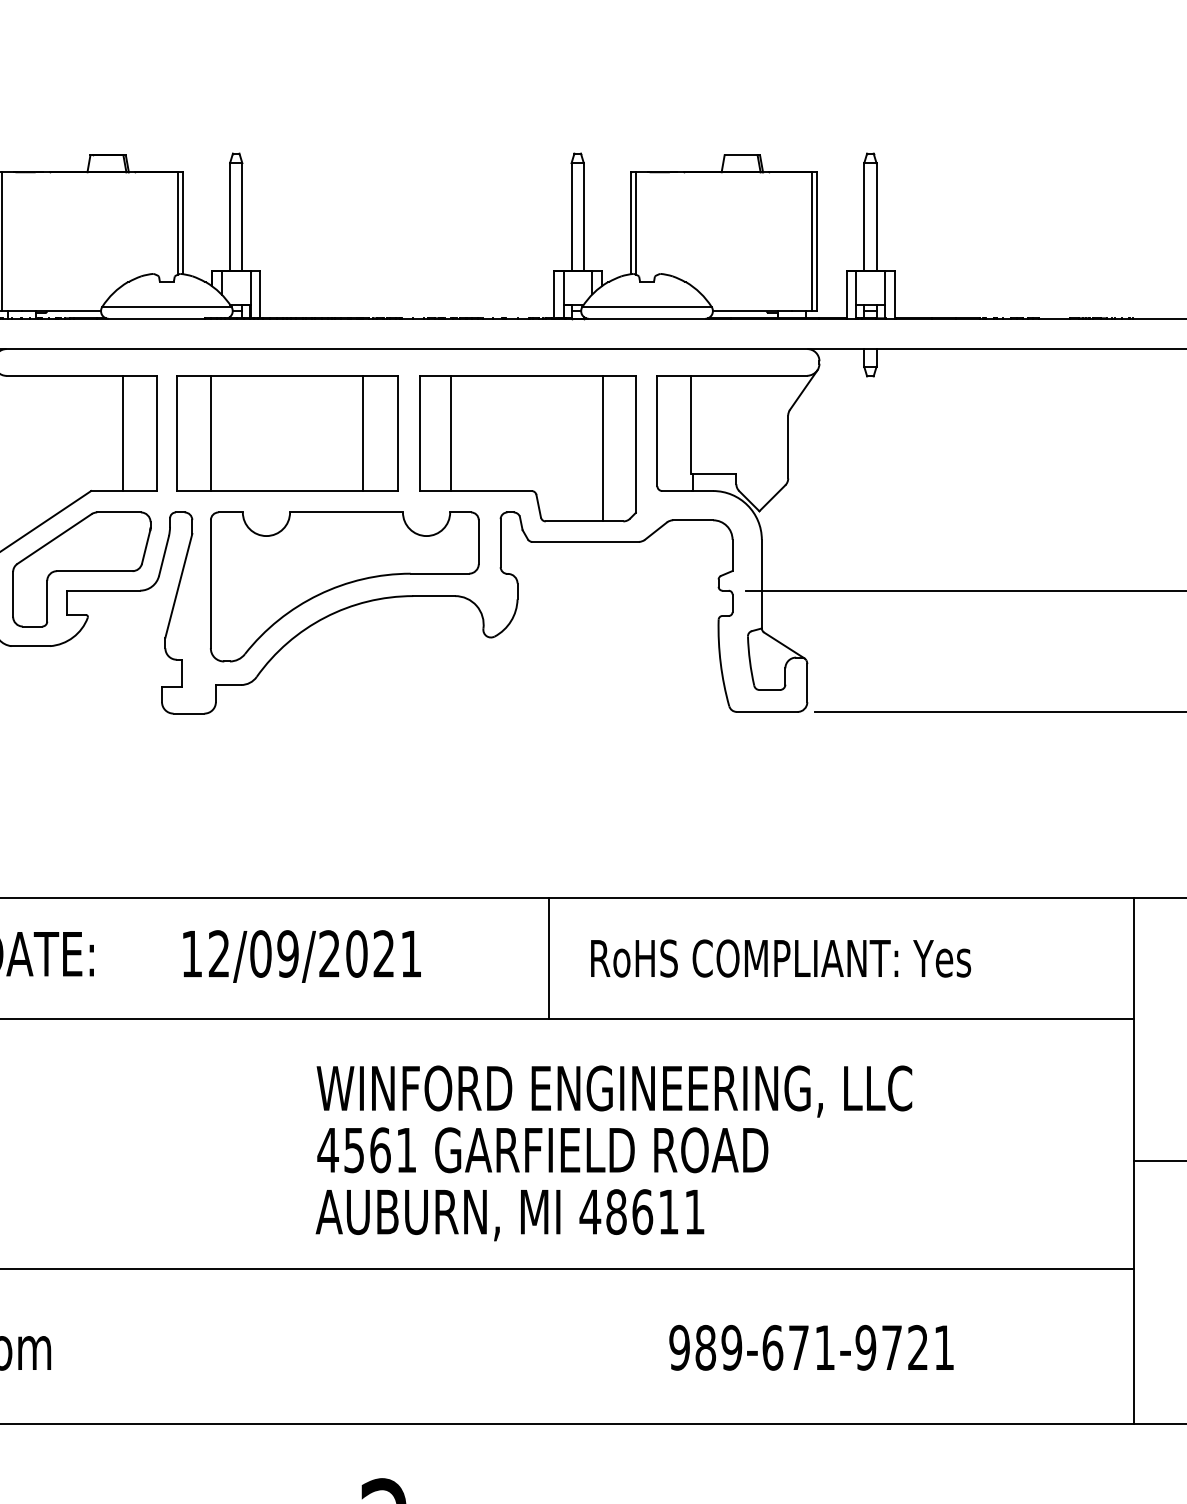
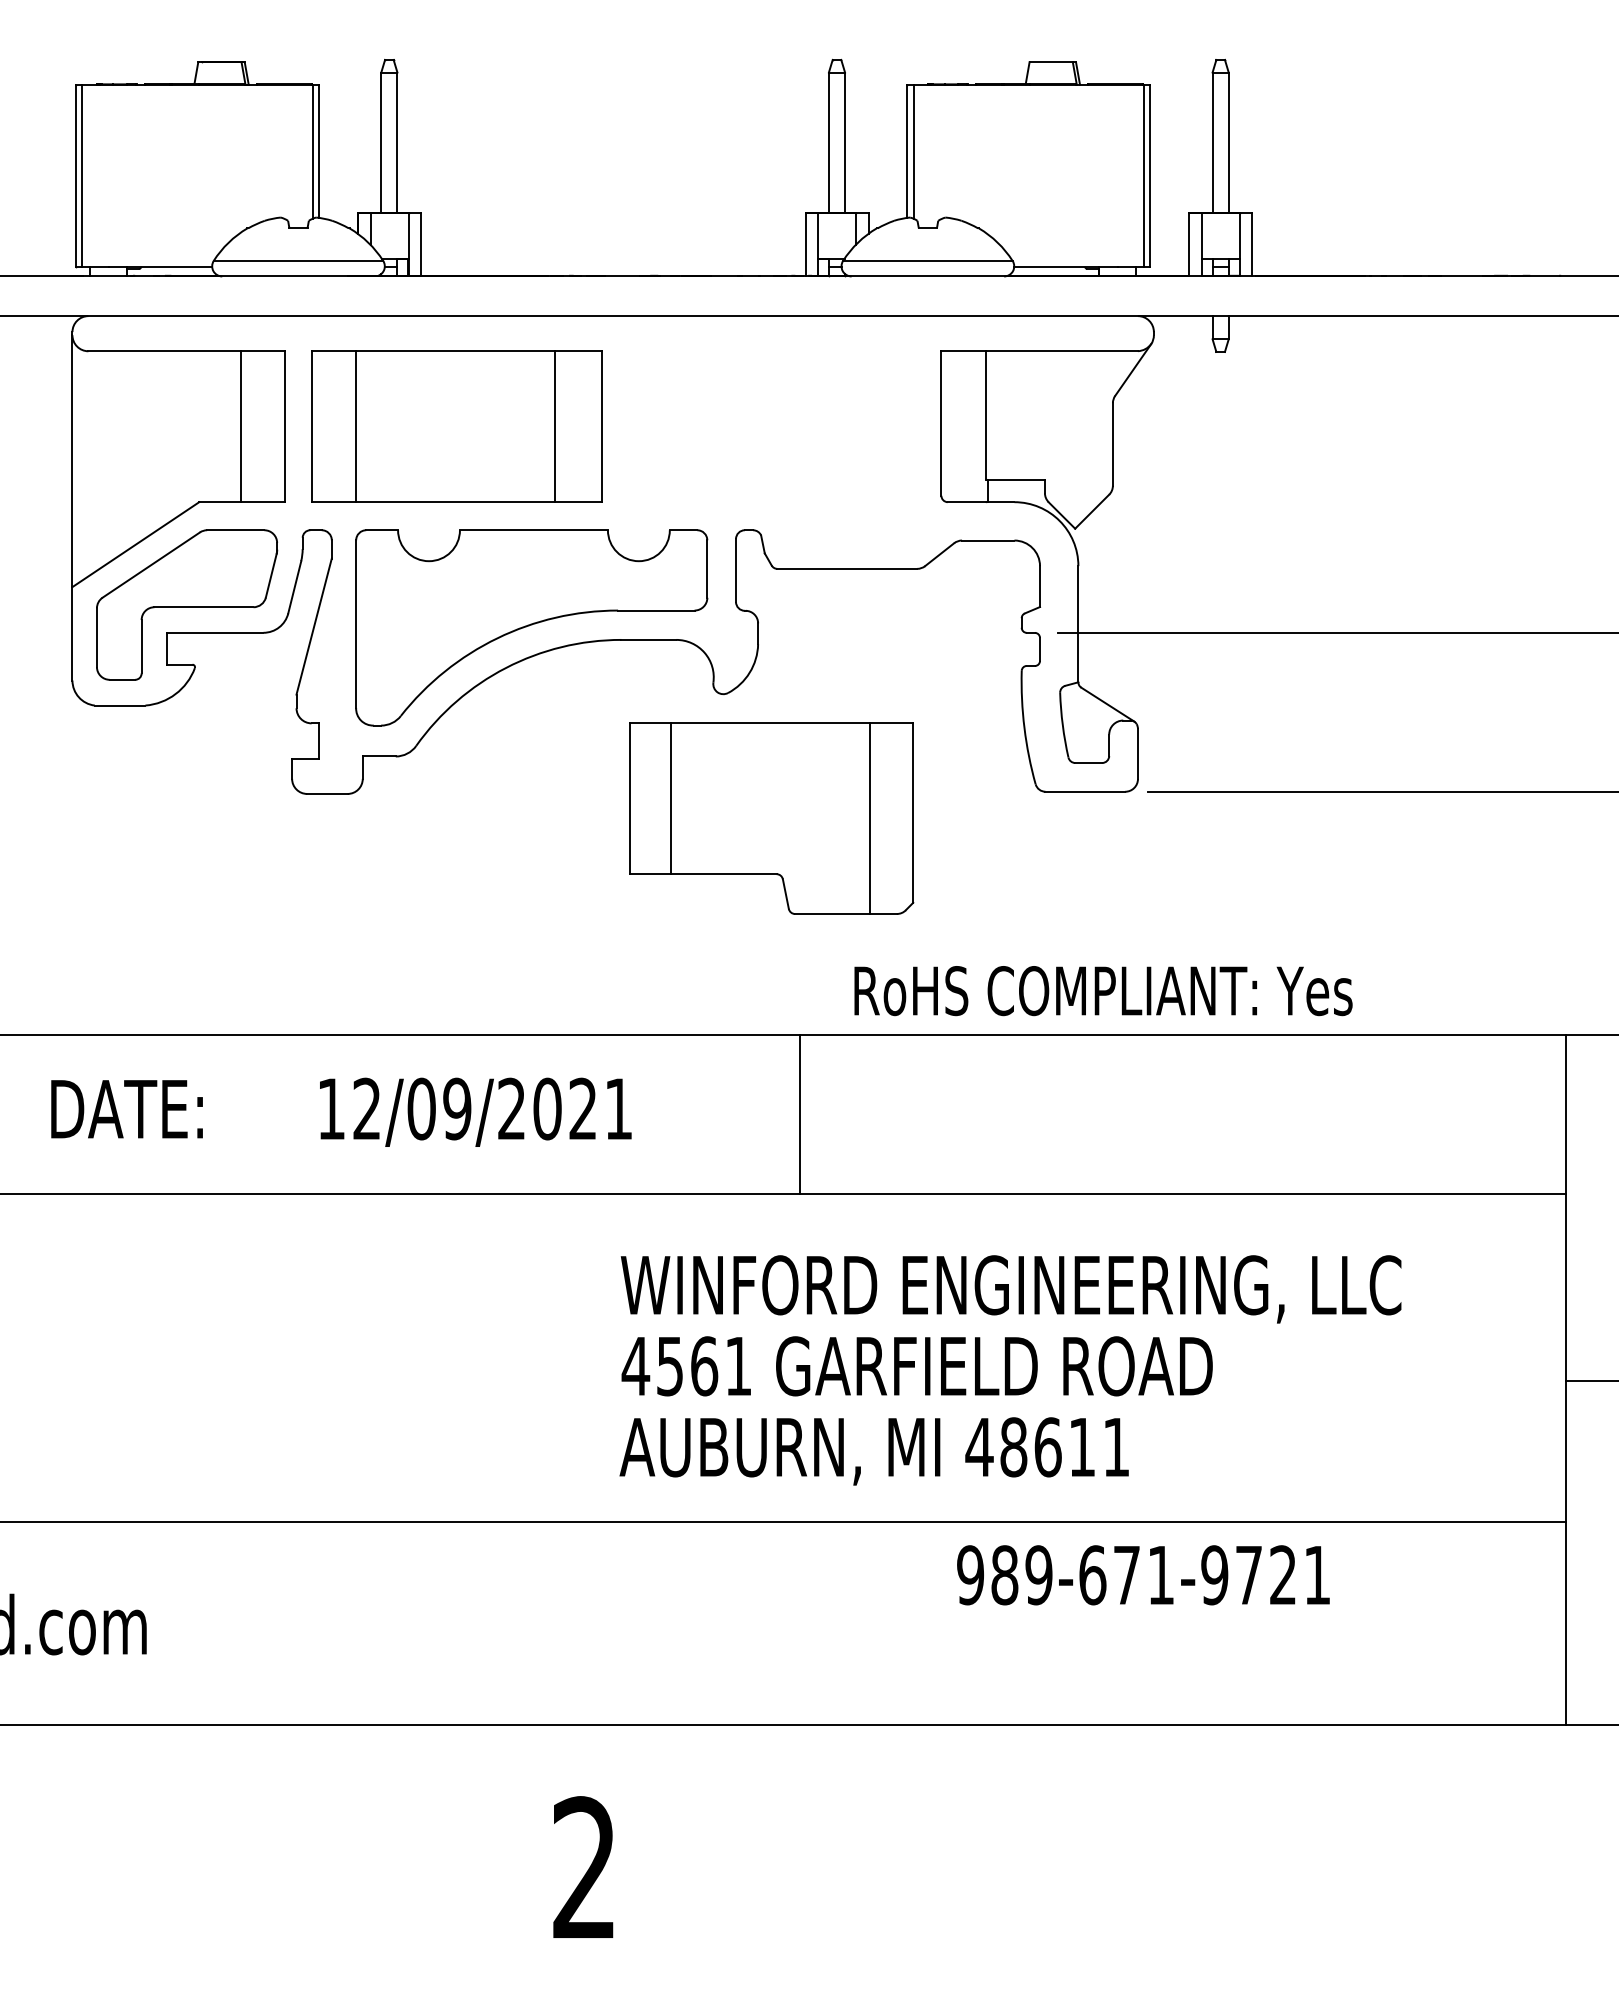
part: (527, 448) -> (771, 818), moved
text: (781, 958) -> (1103, 991), moved
text: (613, 1153) -> (1010, 1370), moved
text: (811, 1348) -> (1143, 1575), moved

